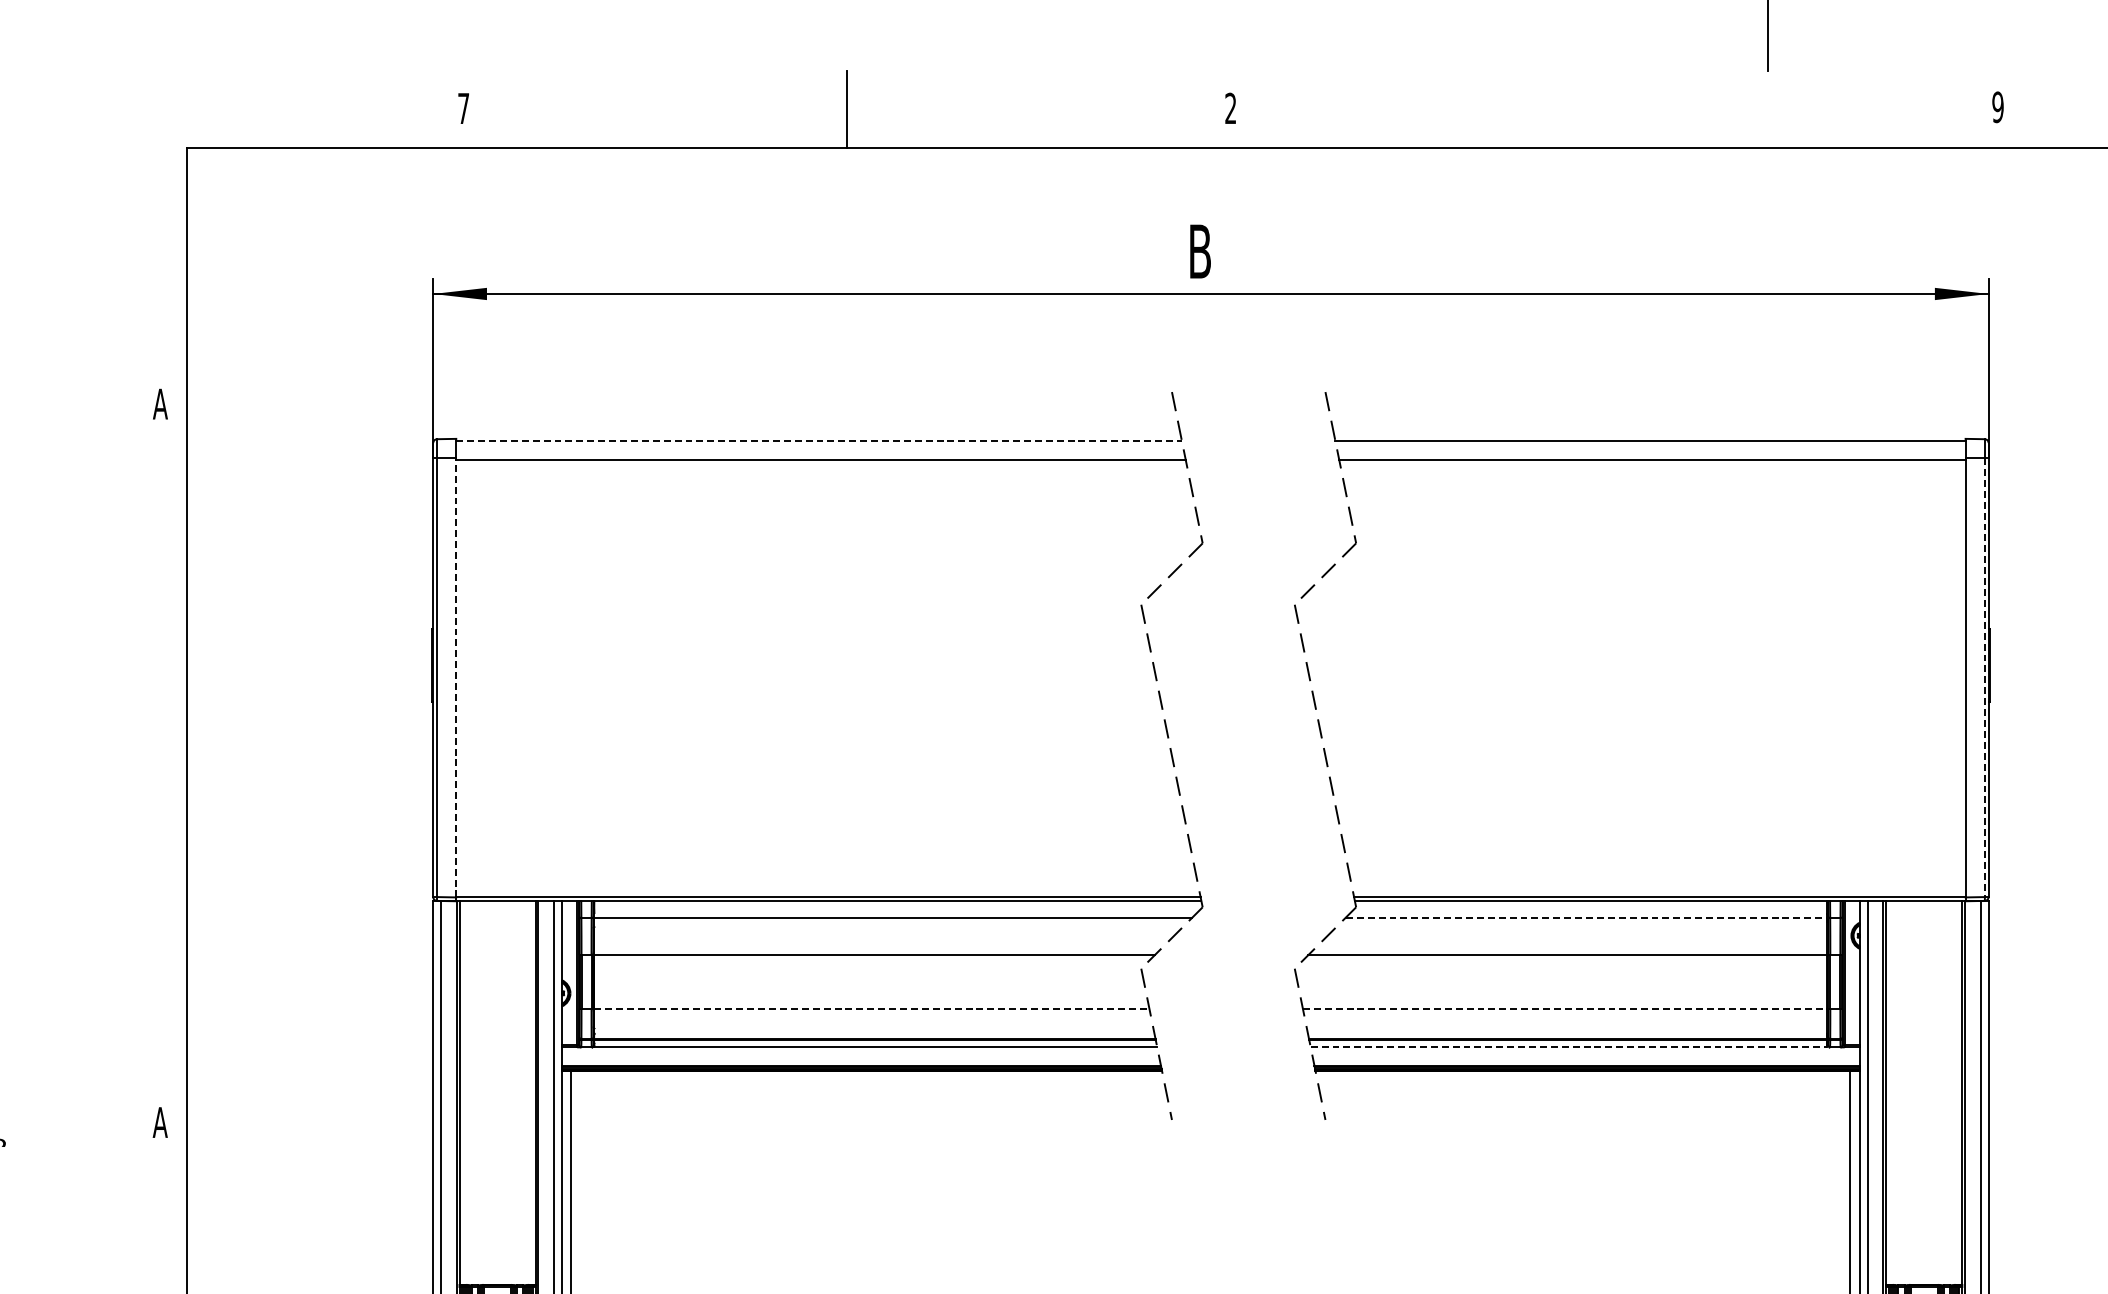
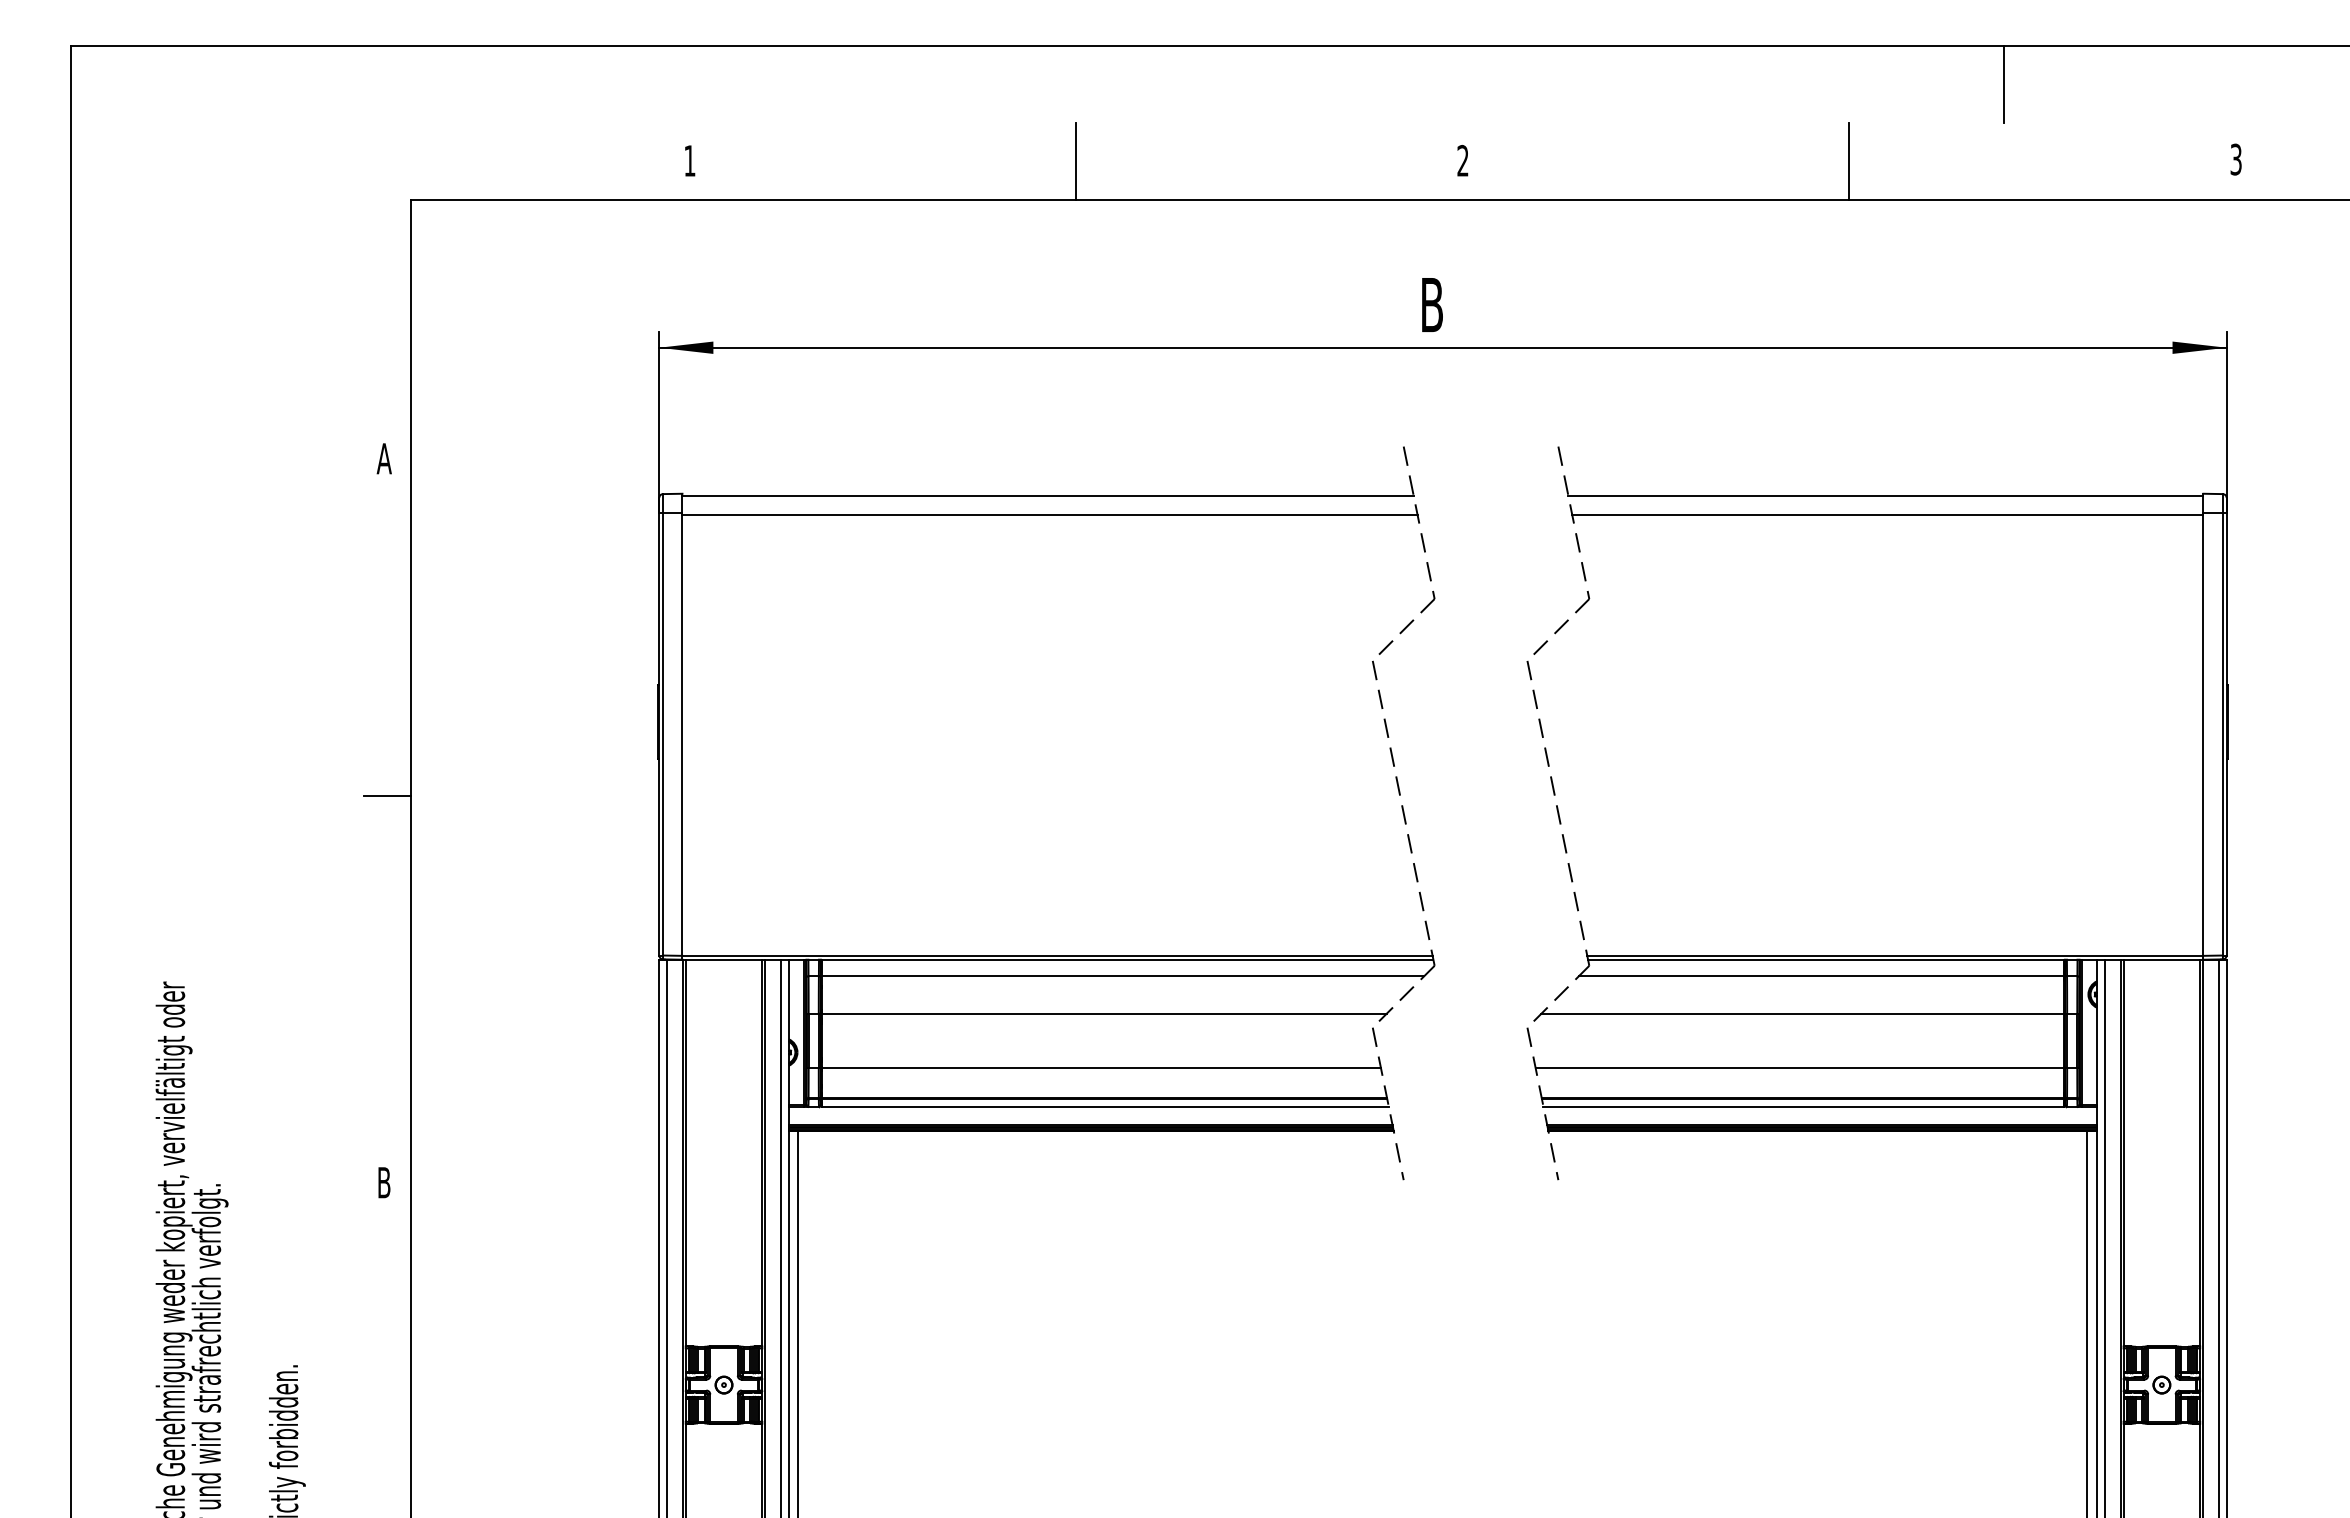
text: (1997, 107) -> (2235, 159), 9 -> 3
text: (463, 108) -> (689, 160), 7 -> 1
line: (1614, 109) -> (1849, 161), added
line: (819, 440) -> (1048, 495), dashed -> solid
line: (456, 676) -> (682, 733), dashed -> solid
line: (1984, 677) -> (2222, 734), dashed -> solid
line: (163, 738) -> (387, 795), added
line: (1586, 917) -> (1821, 976), dashed -> solid
line: (872, 1009) -> (1101, 1068), dashed -> solid
line: (1565, 1009) -> (1800, 1068), dashed -> solid
line: (1569, 1046) -> (1804, 1106), dashed -> solid
text: (159, 1122) -> (383, 1182), A -> B

